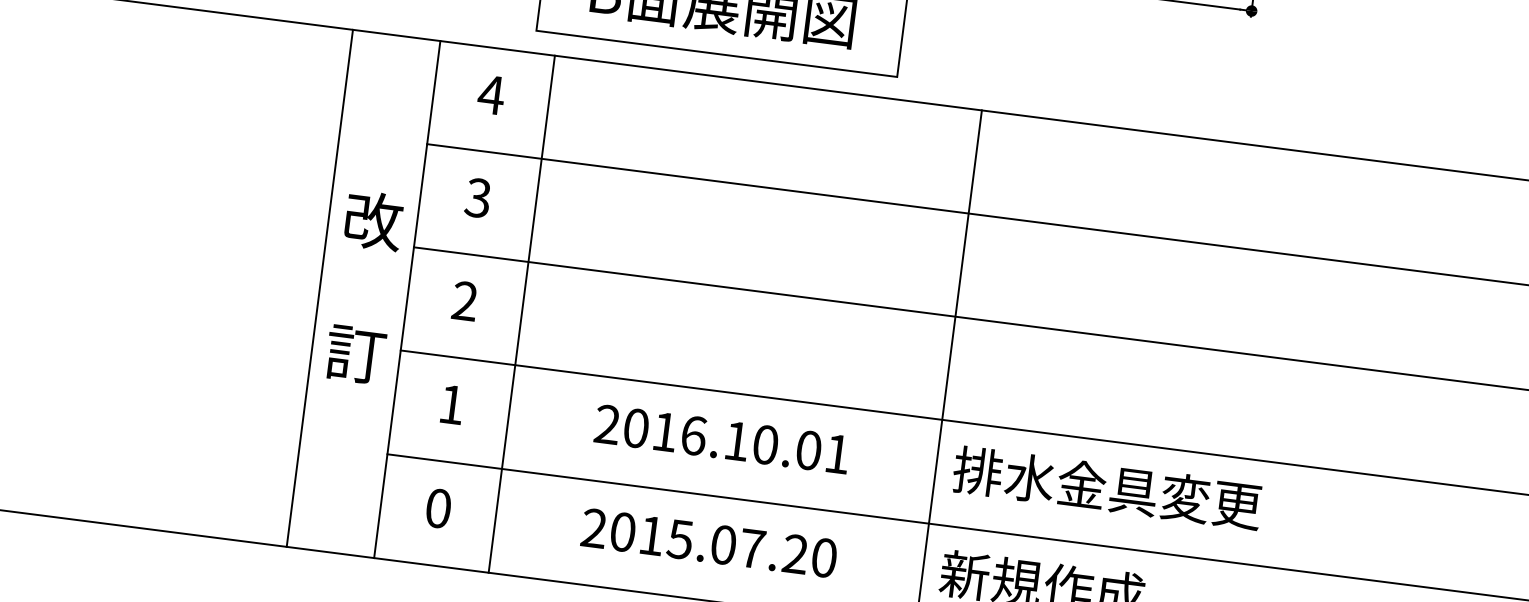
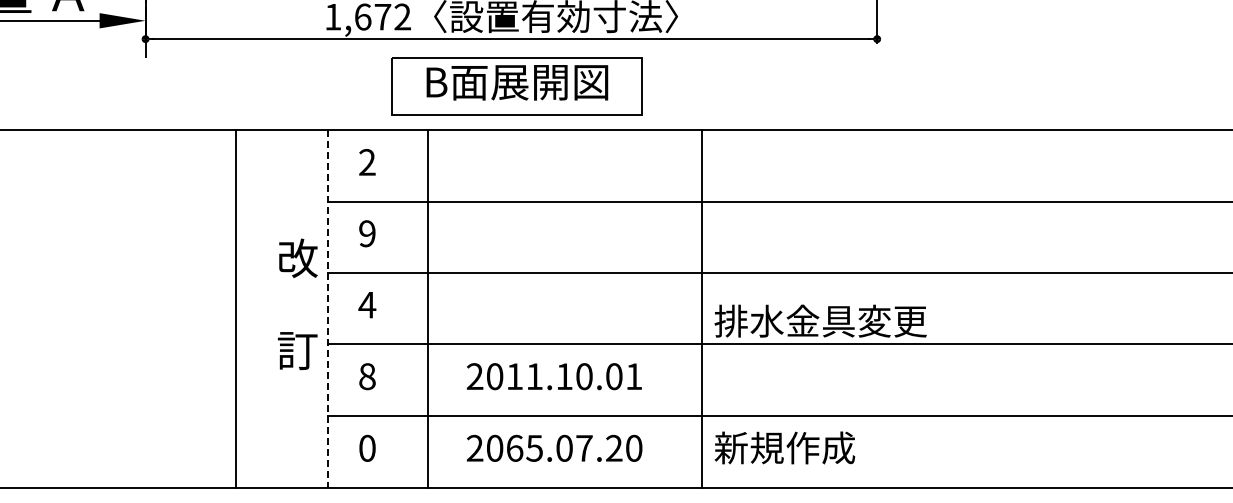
text: (491, 95) -> (367, 162), 4 -> 2
text: (476, 197) -> (366, 233), 3 -> 9
line: (319, 287) -> (235, 308), moved
line: (406, 298) -> (327, 308), solid -> dashed
text: (465, 300) -> (367, 304), 2 -> 4
line: (522, 313) -> (428, 308), moved
text: (451, 404) -> (367, 376), 1 -> 8
text: (694, 435) -> (535, 376), 2016.10.01 -> 2011.10.01
text: (1107, 487) -> (820, 320), moved
text: (652, 534) -> (515, 447), 2015.07.20 -> 2065.07.20

